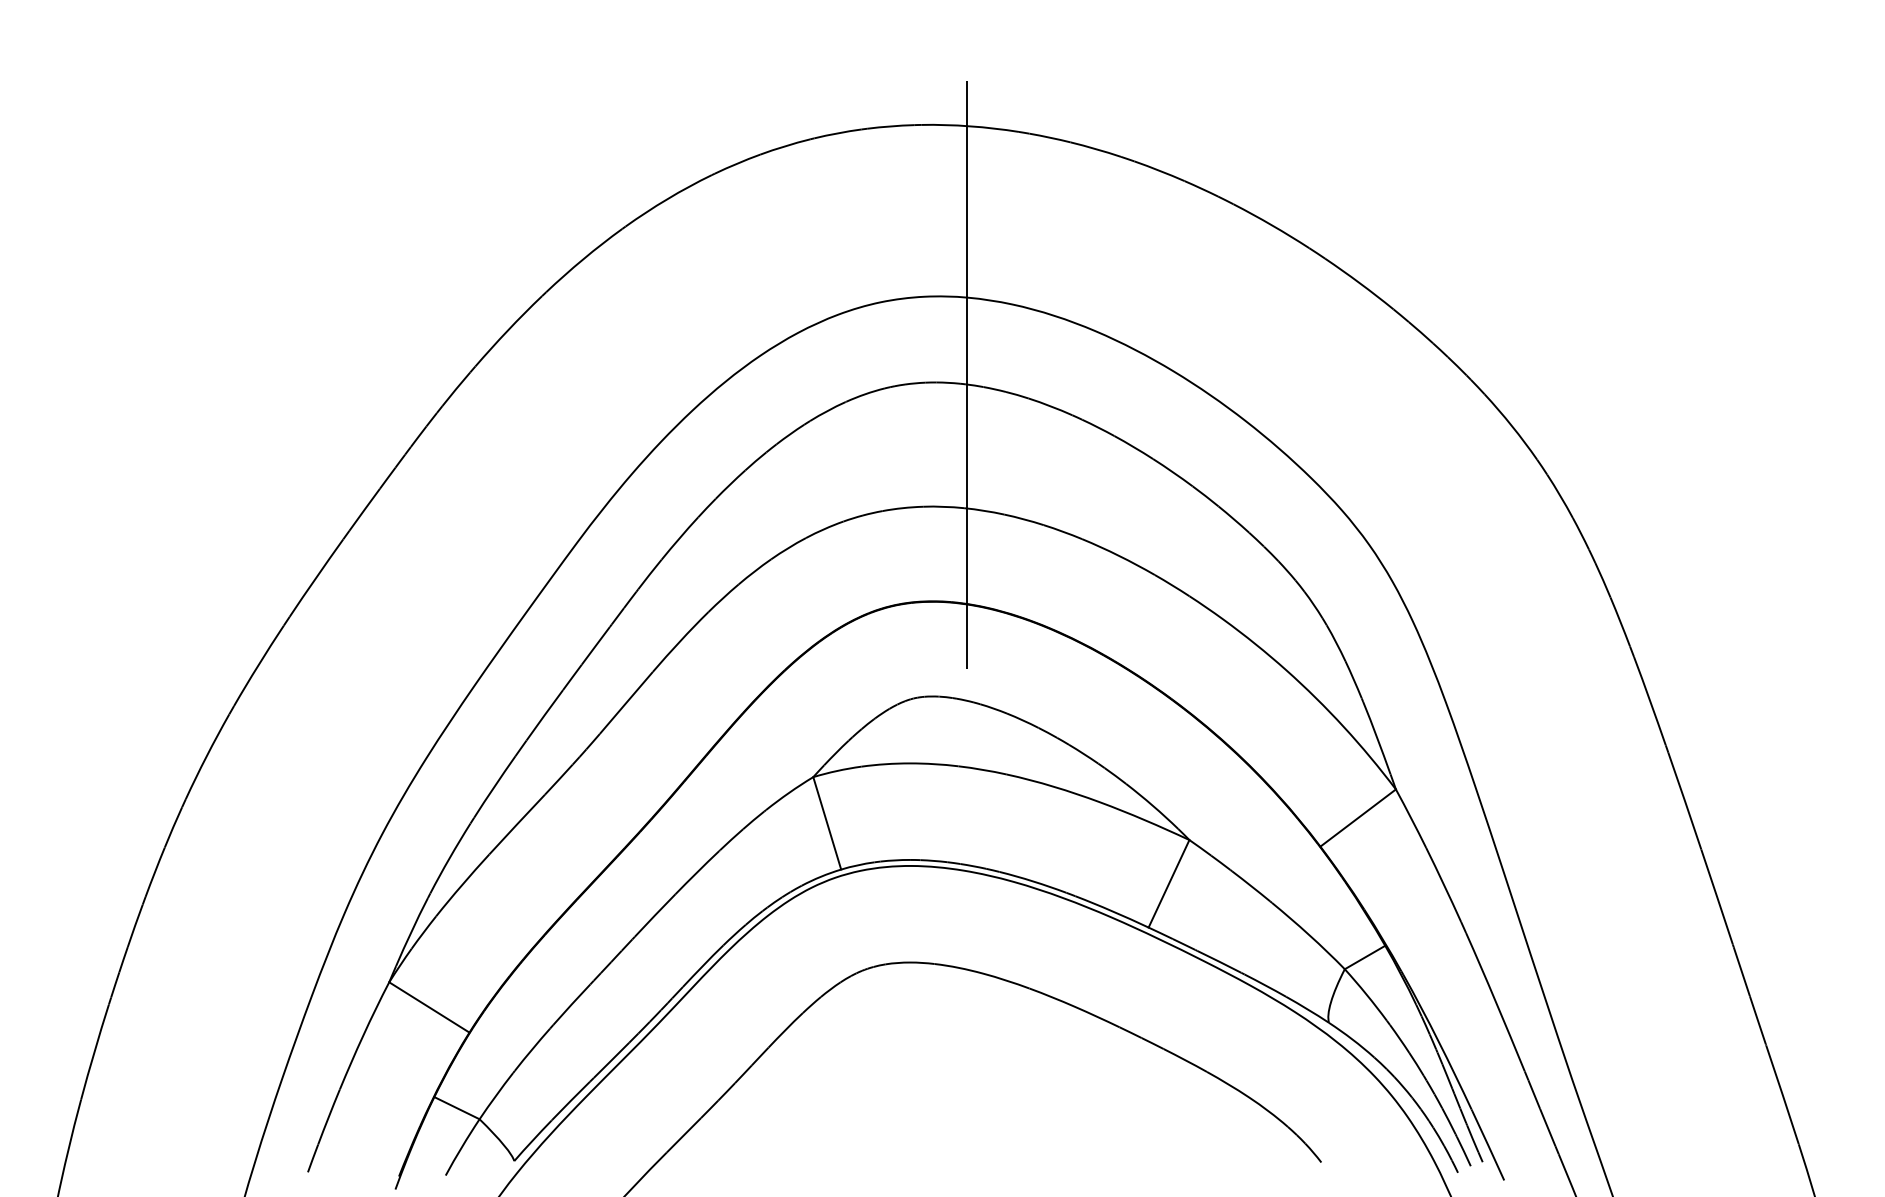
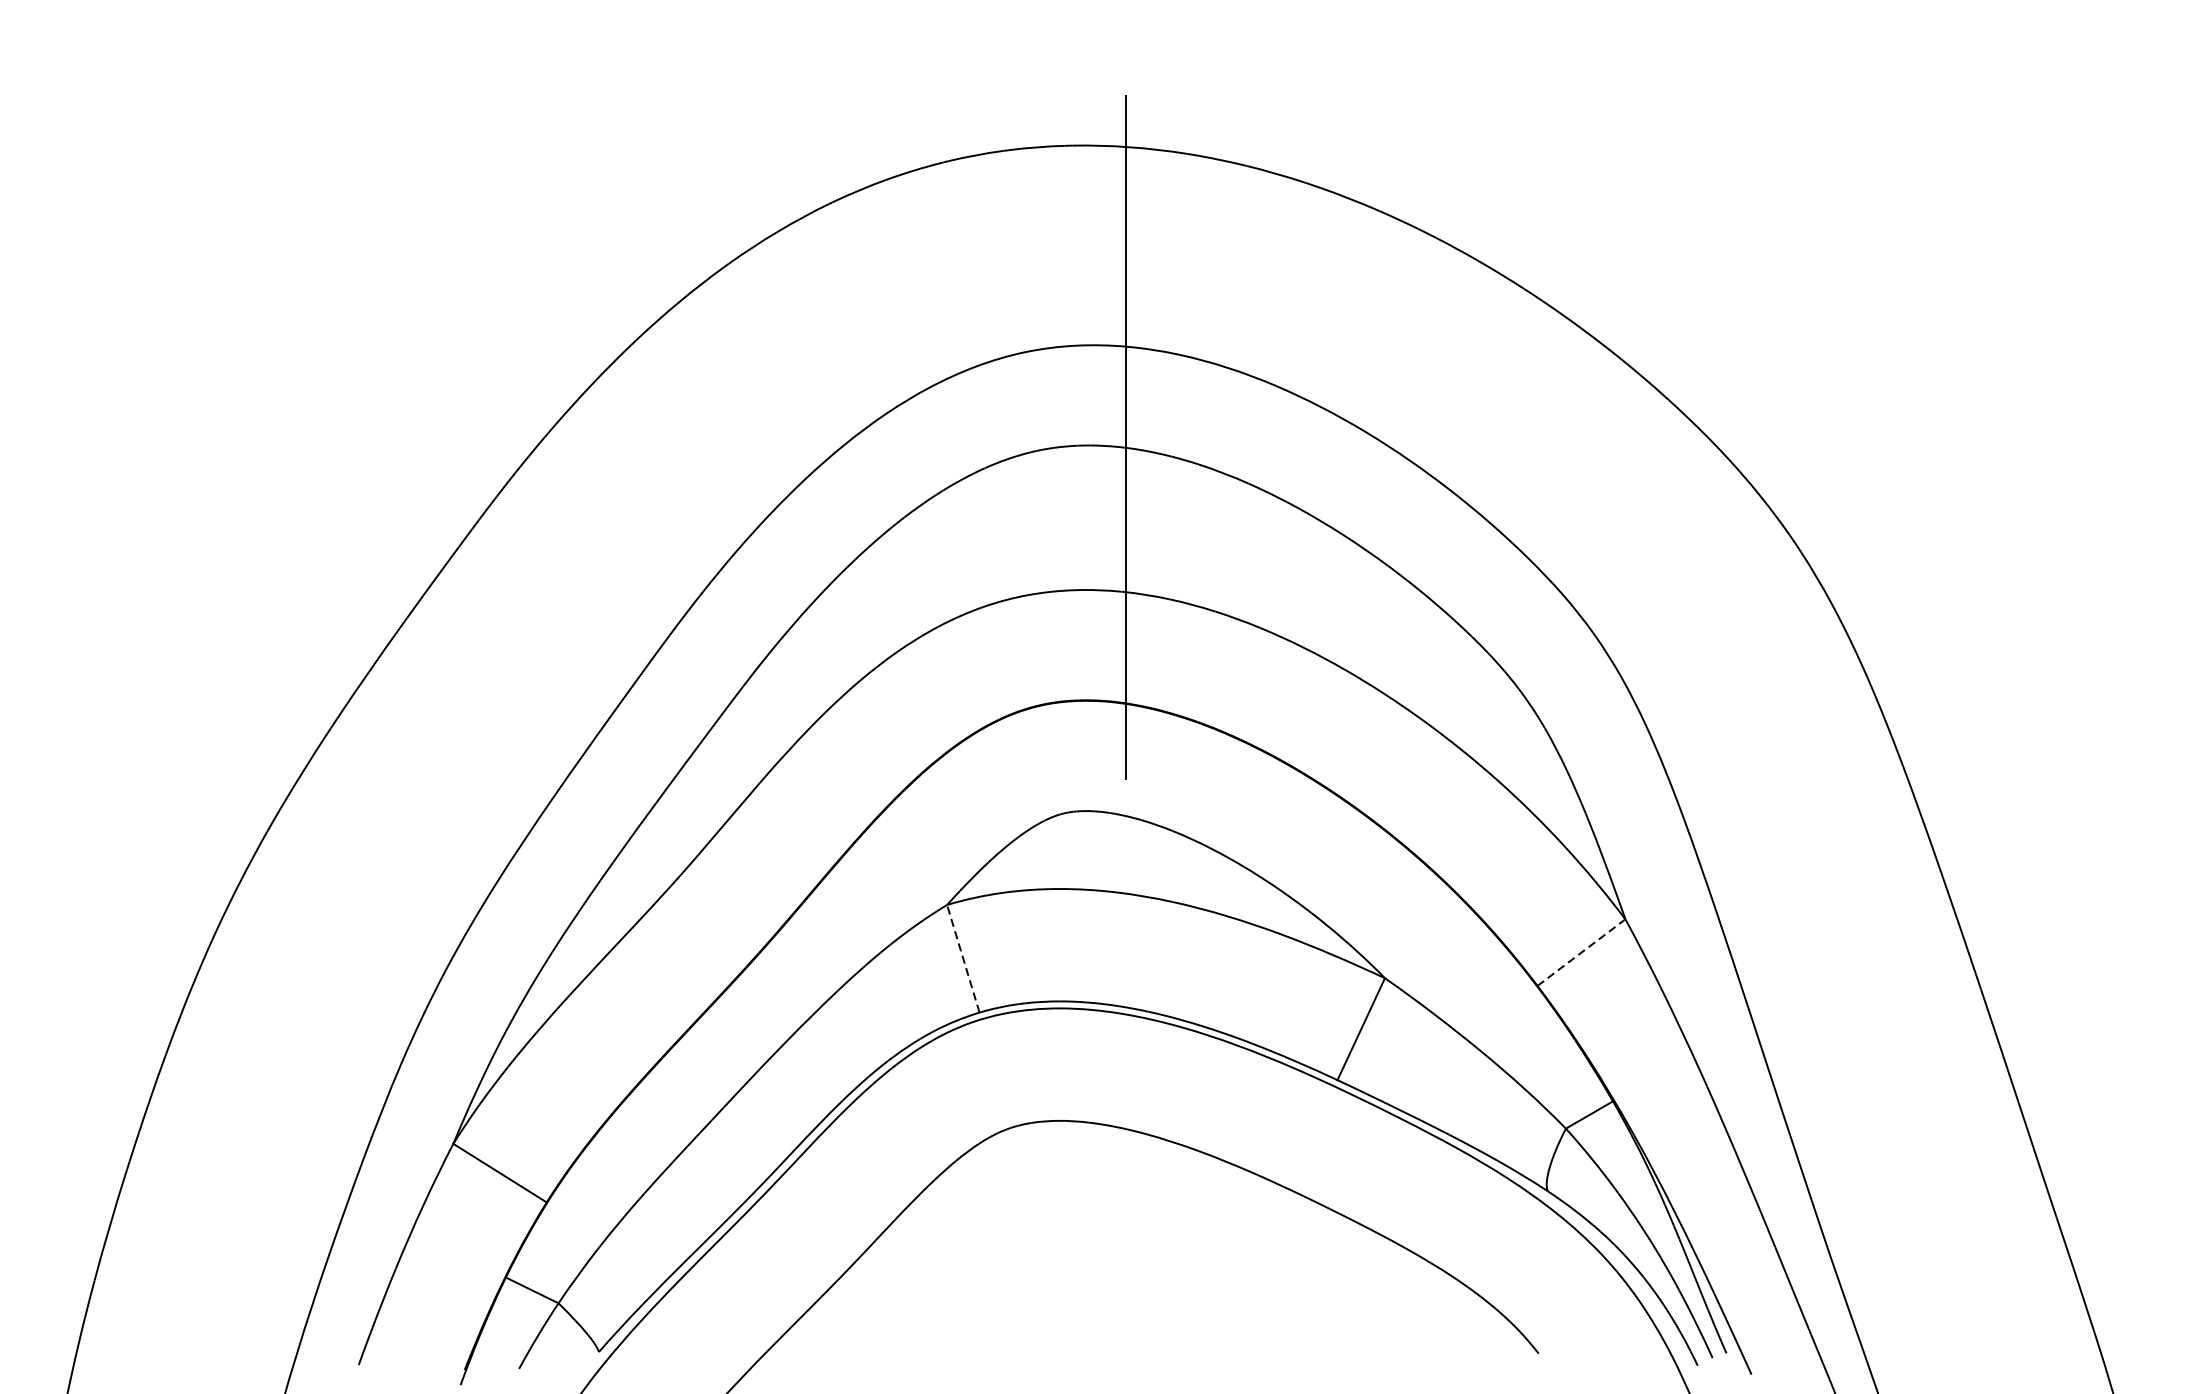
line: (1358, 817) -> (1581, 951), solid -> dashed
line: (827, 822) -> (963, 957), solid -> dashed

